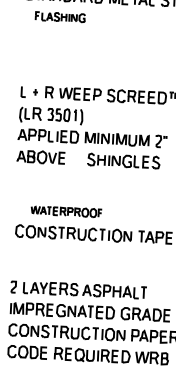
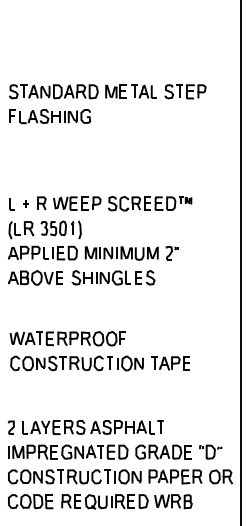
part: (60, 17) -> (50, 116), size x1.43
part: (123, 160) -> (113, 277), moved
part: (66, 211) -> (67, 338), size x1.43

